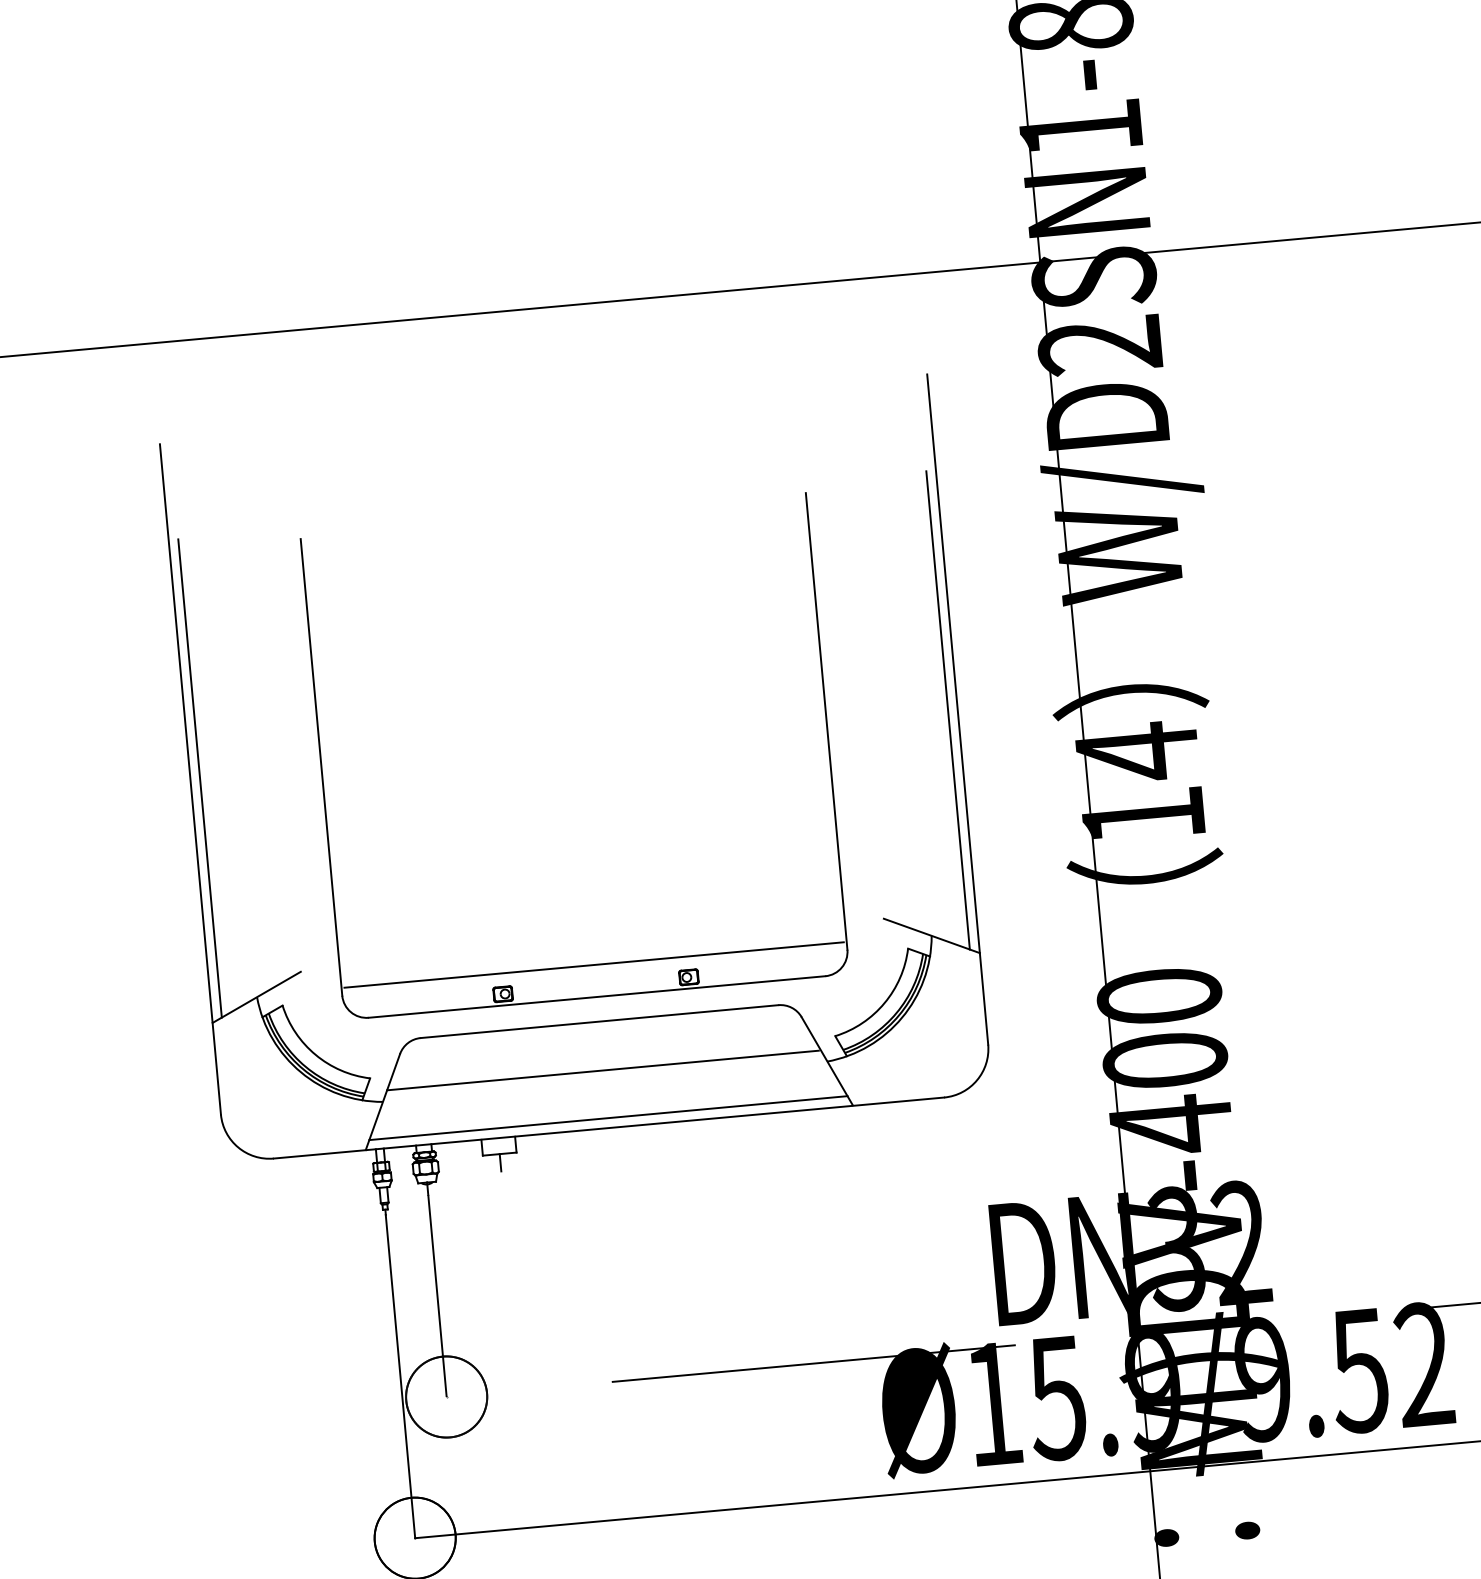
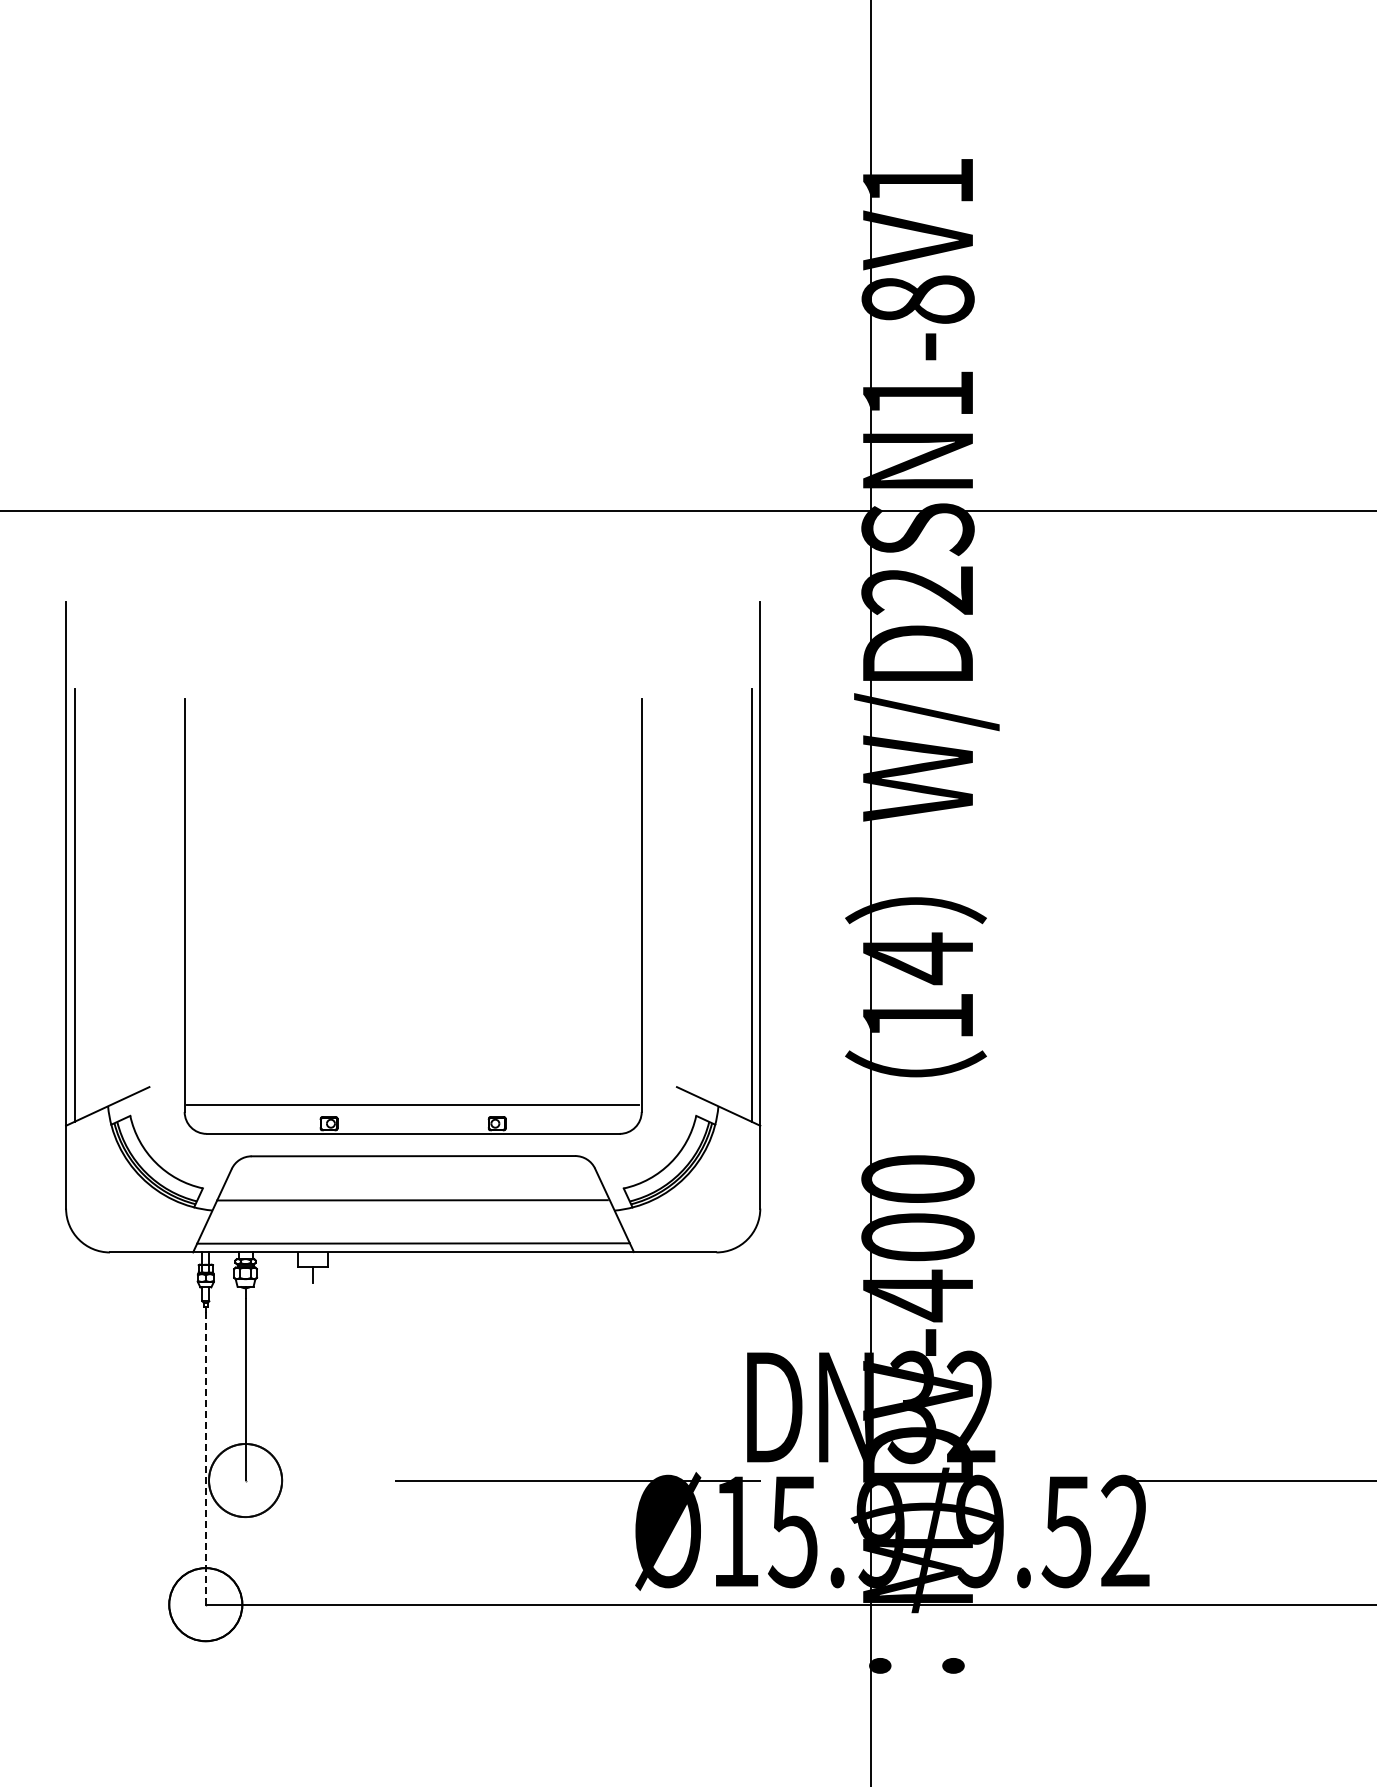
line: (400, 1376) -> (205, 1458), solid -> dashed

